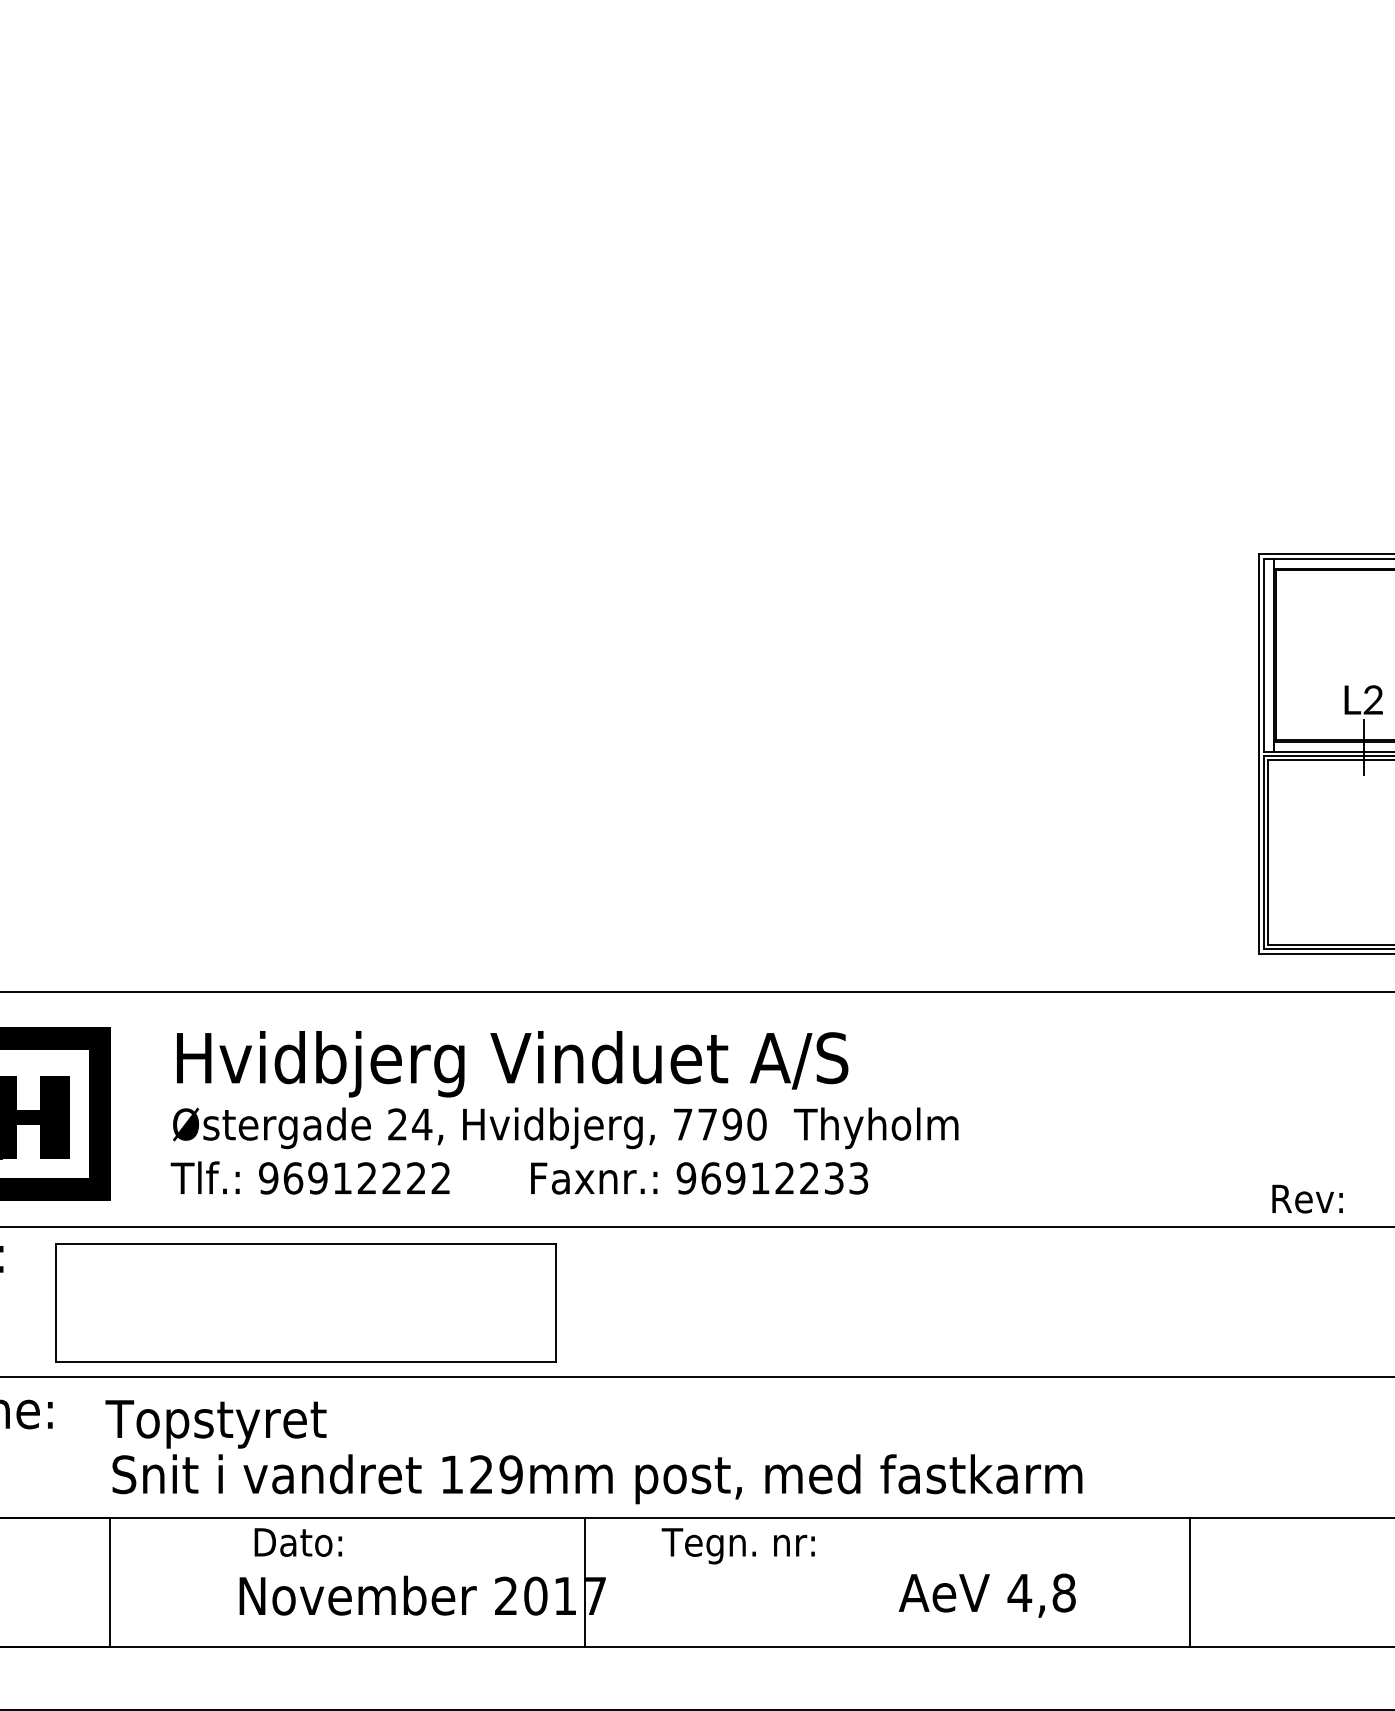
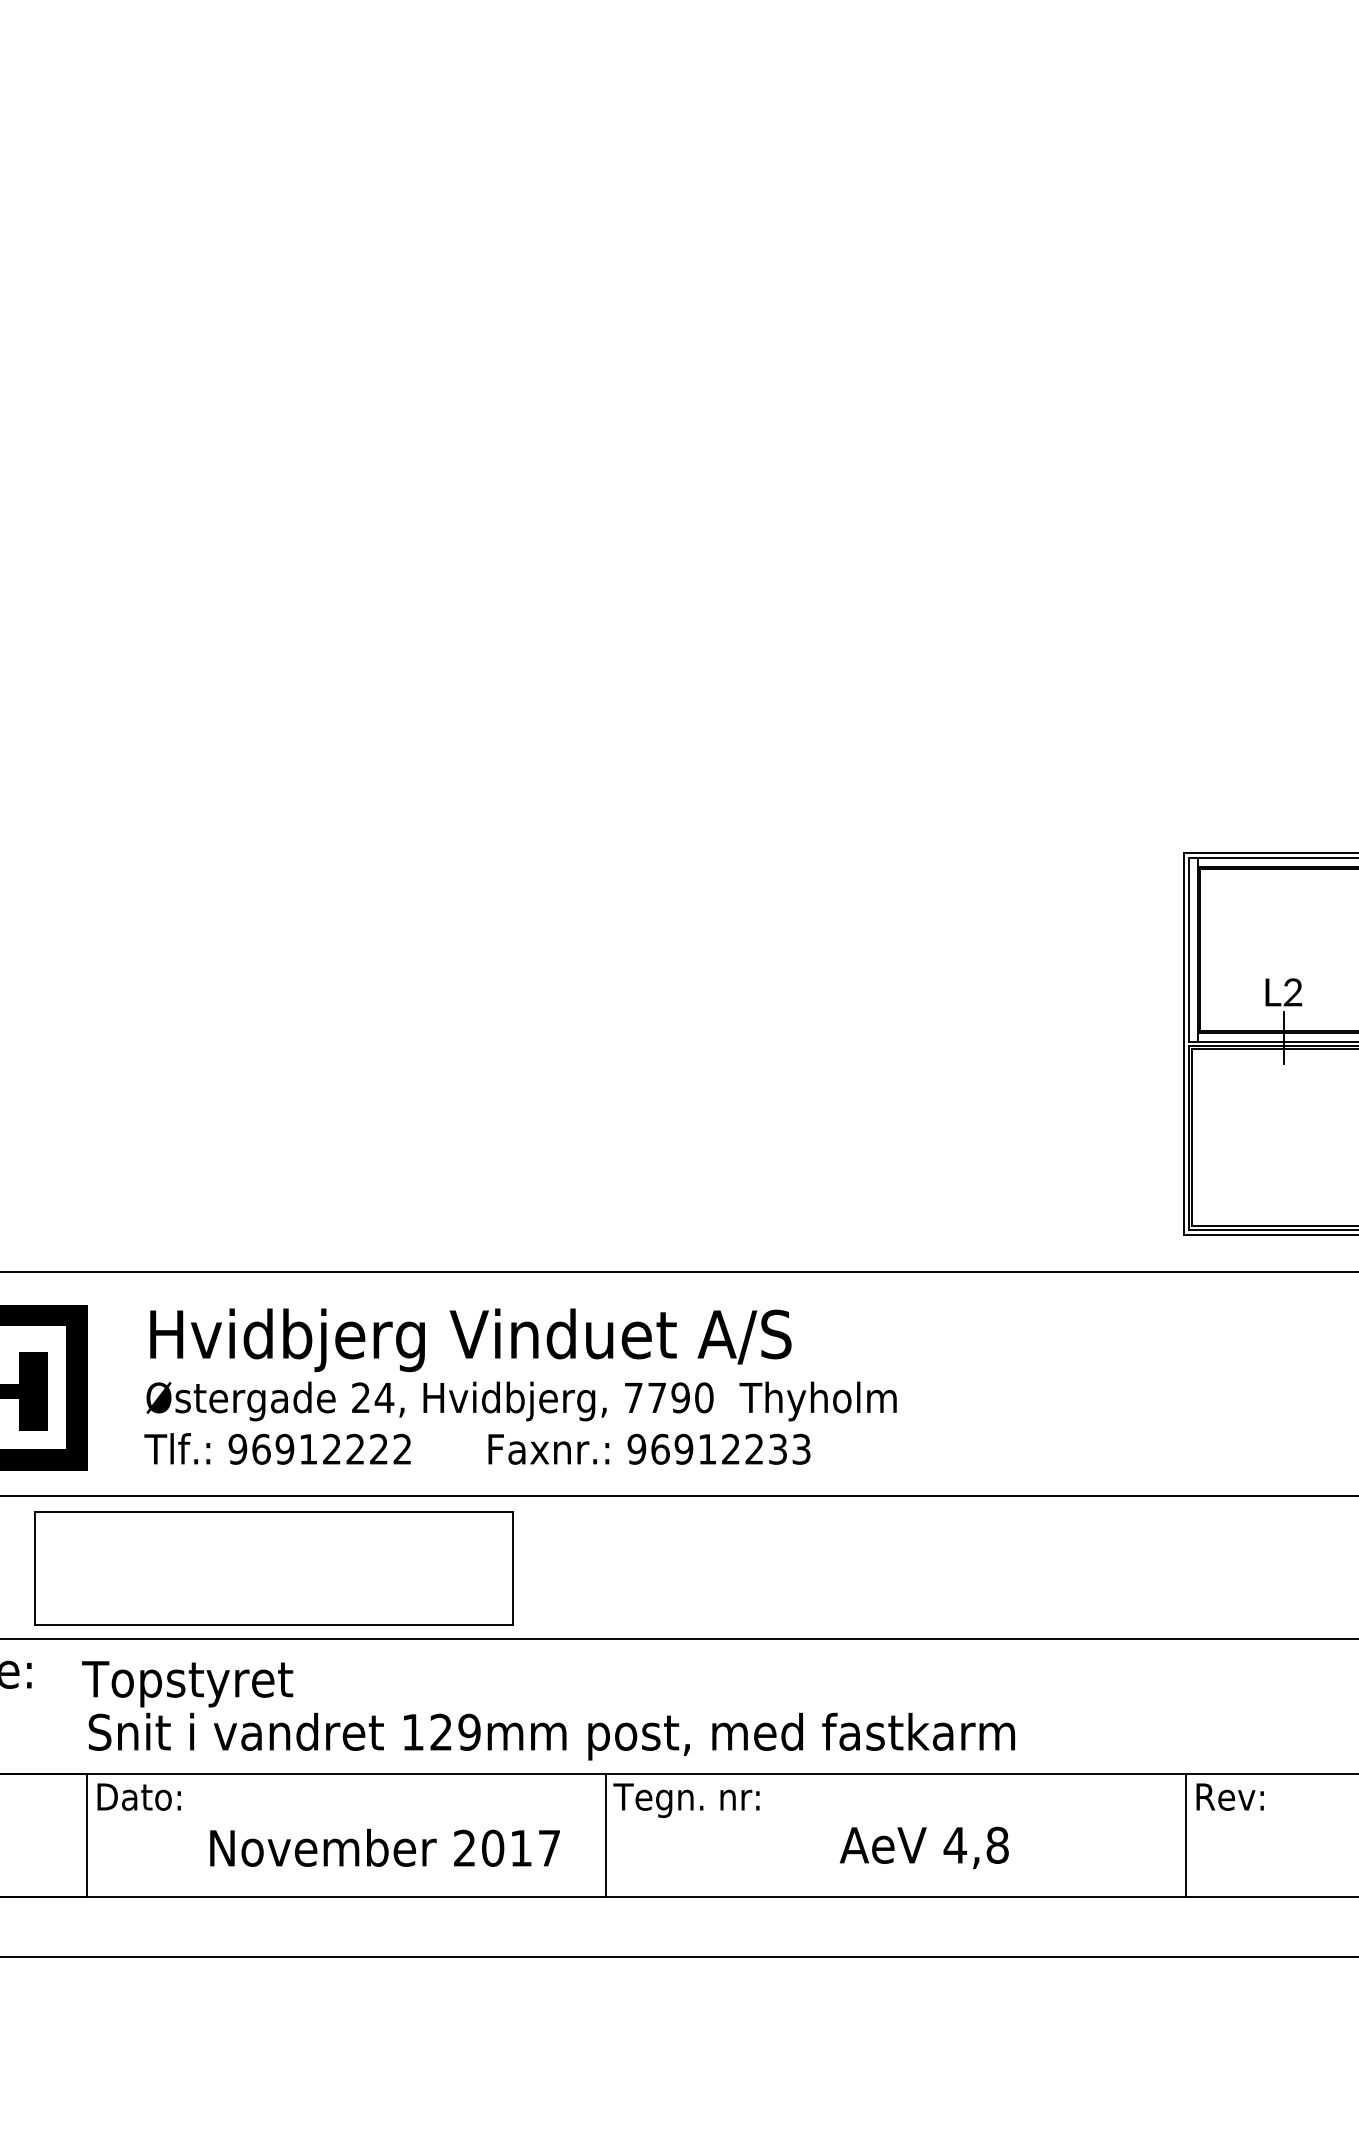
text: (1306, 1198) -> (1229, 1796), moved
text: (297, 1541) -> (138, 1796), moved
line: (584, 1581) -> (605, 1834), moved
line: (1189, 1581) -> (1185, 1834), moved

